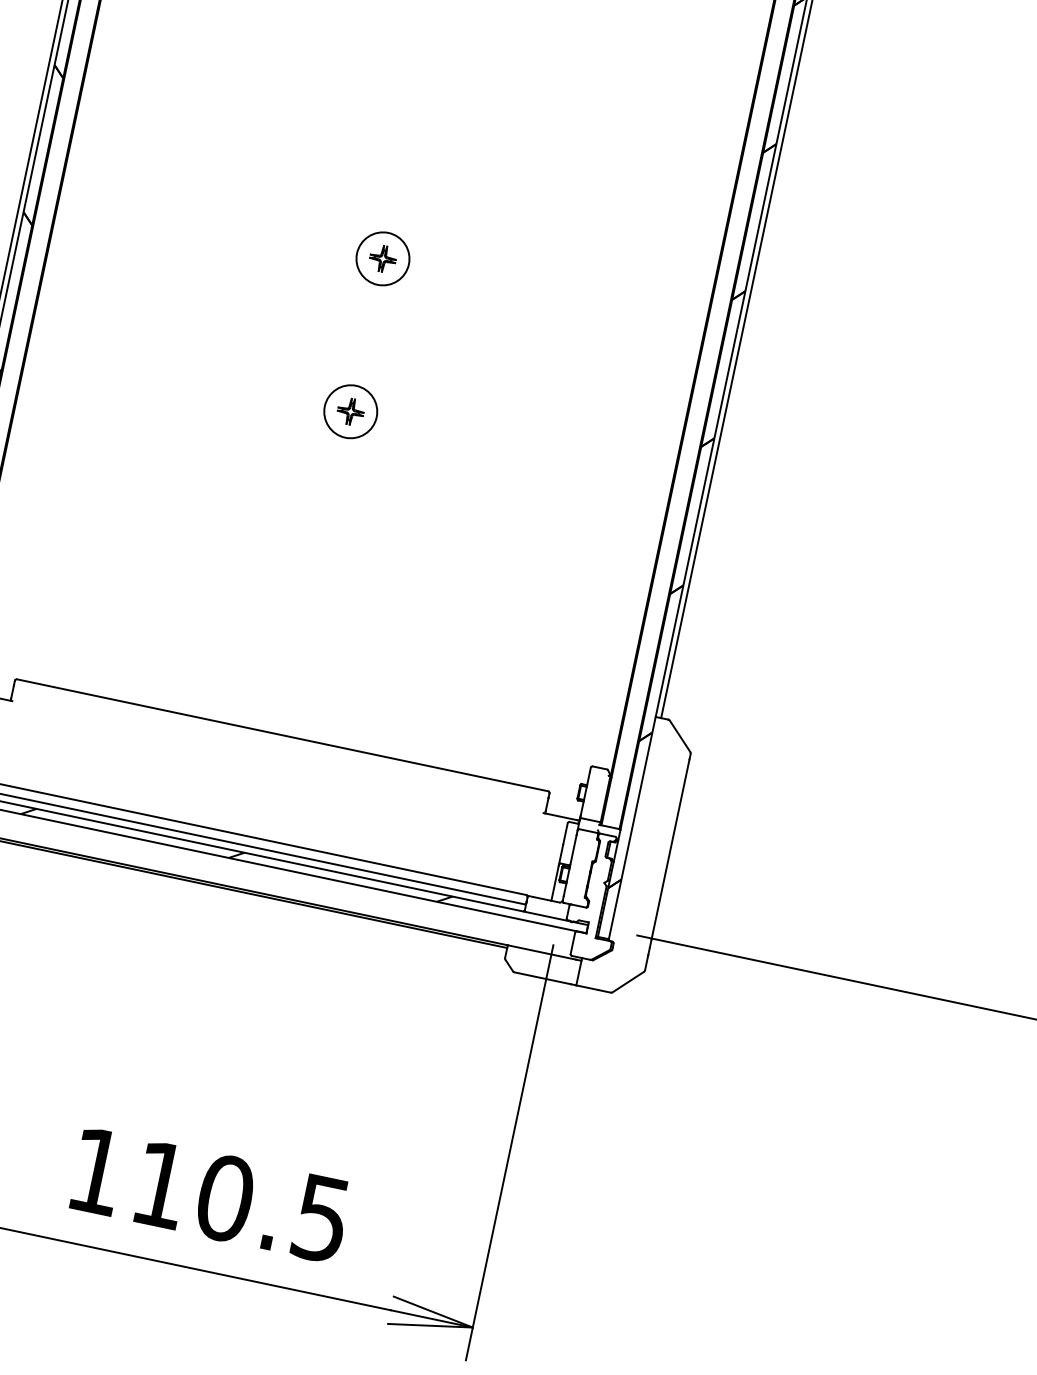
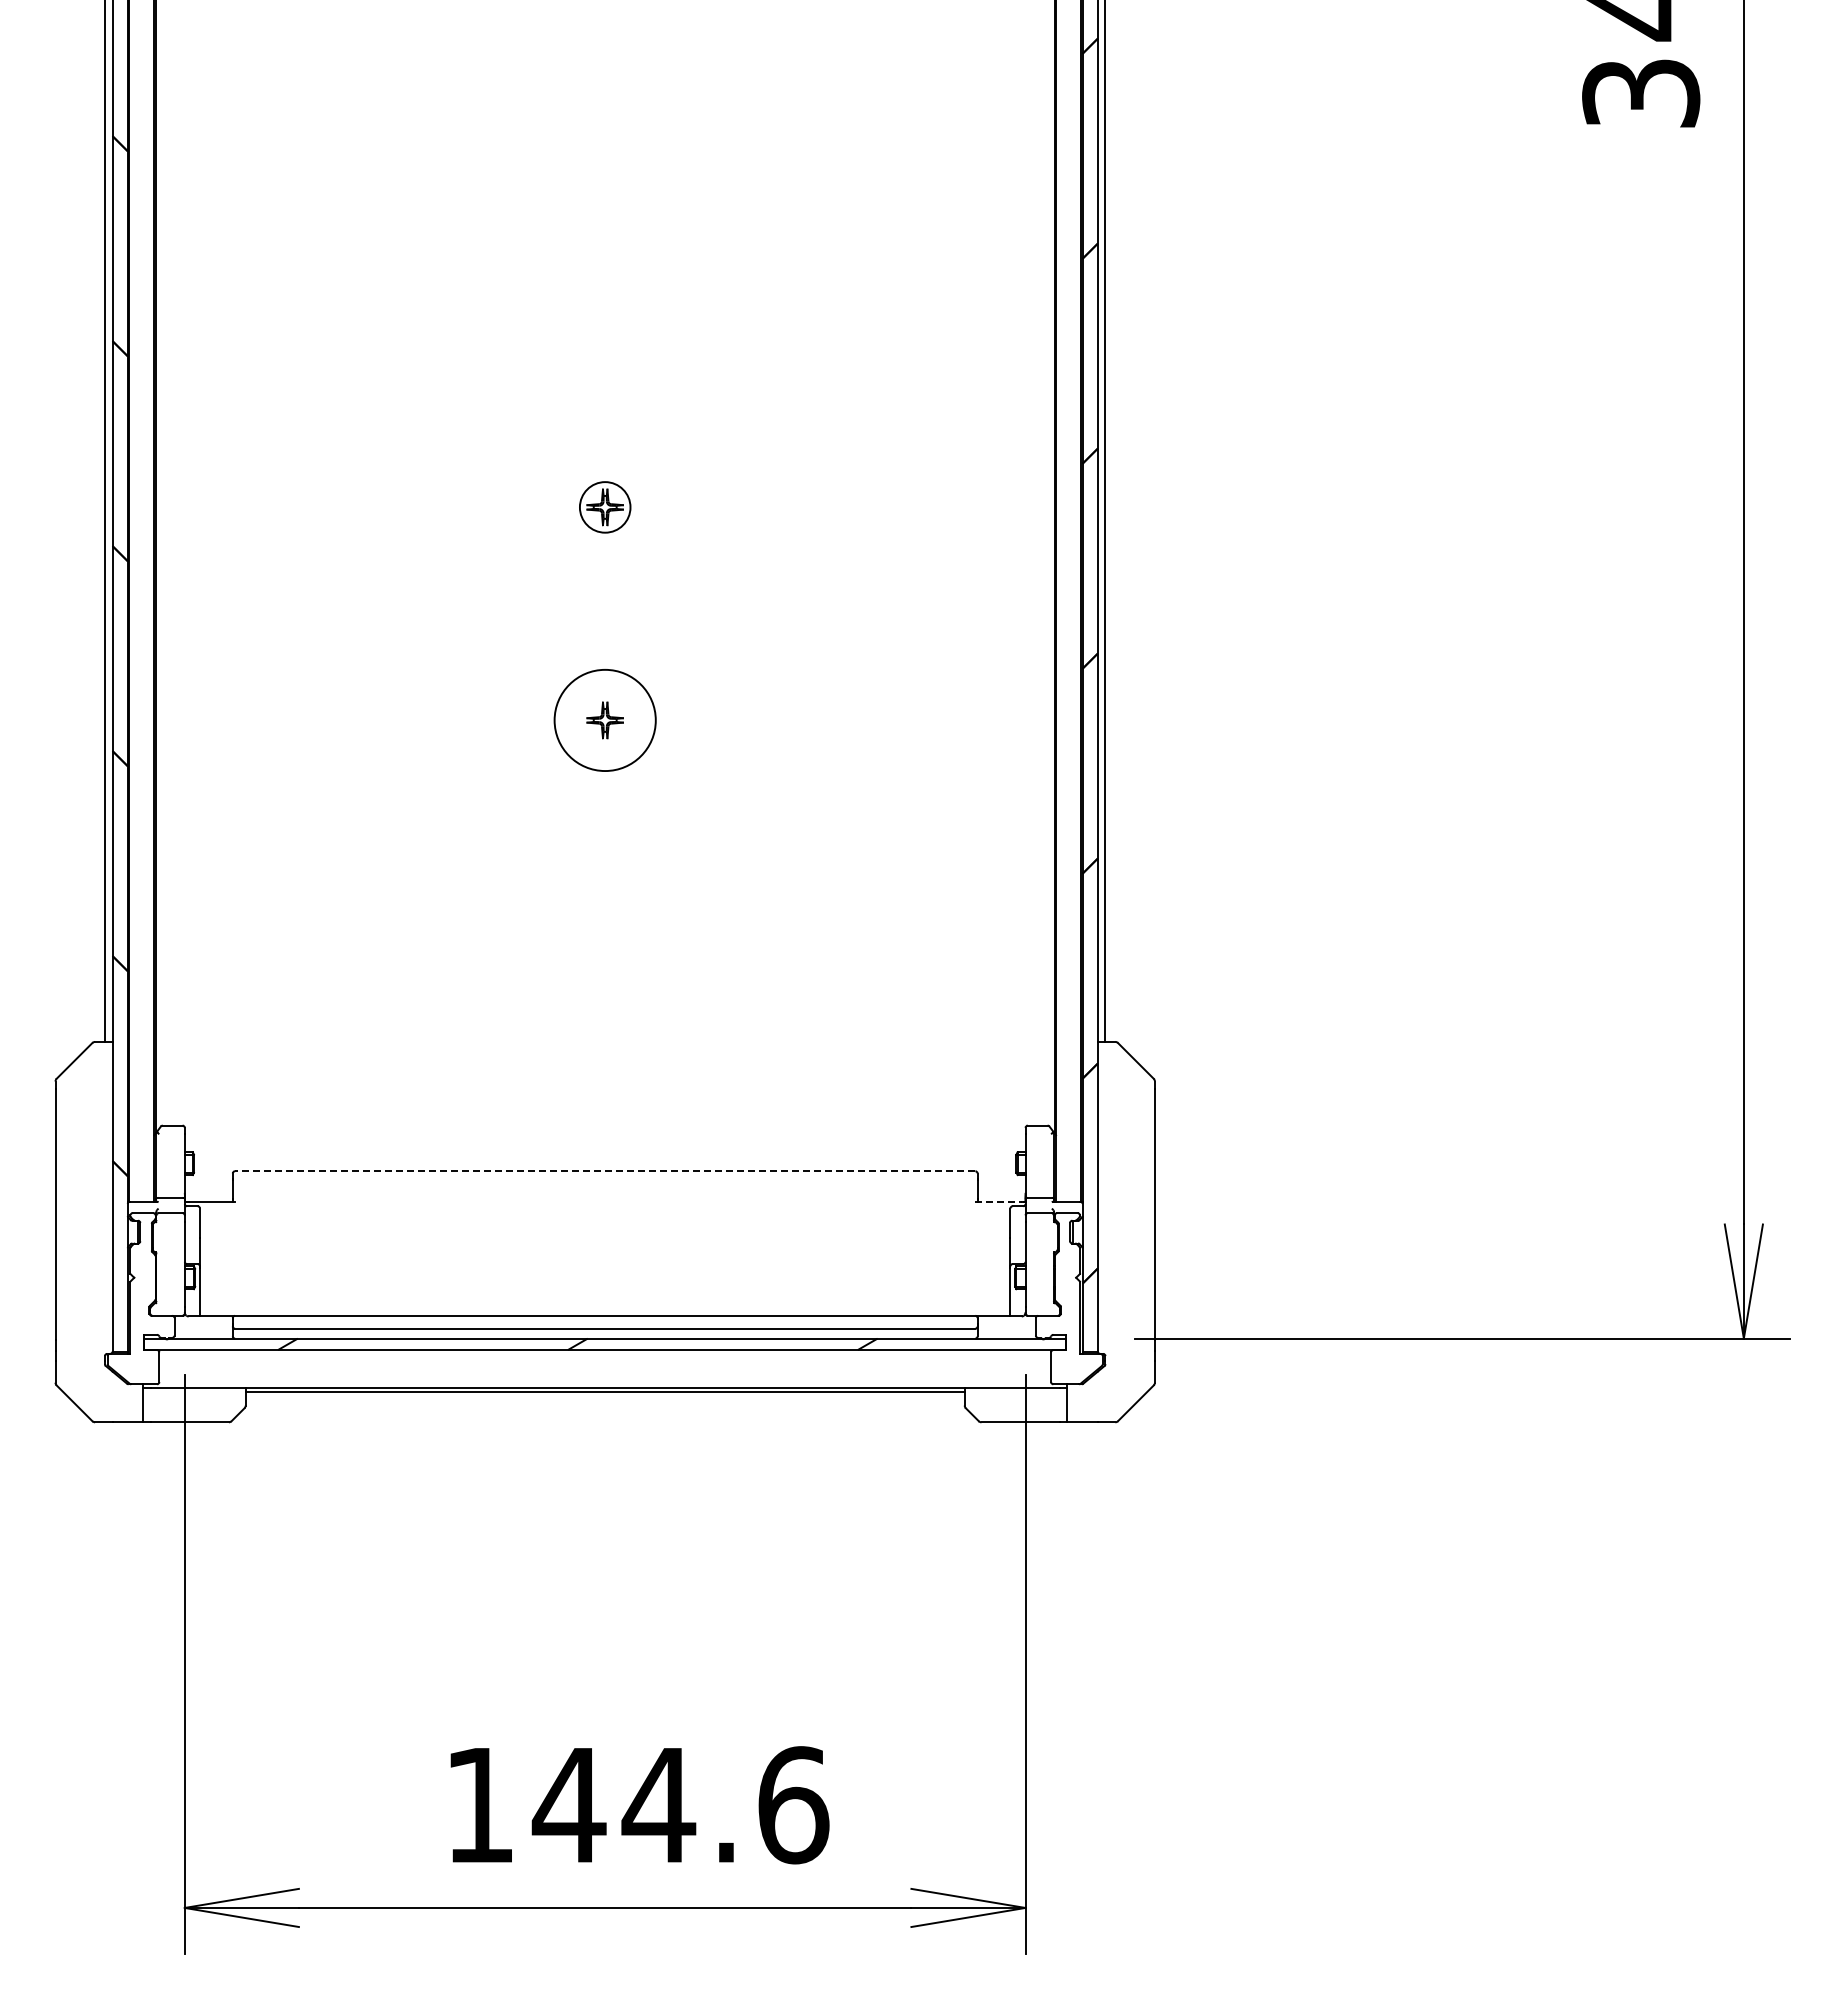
circle: (383, 259) -> (605, 507), size x0.7
circle: (350, 411) -> (605, 720), size x1.4
line: (282, 735) -> (604, 1171), solid -> dashed
line: (560, 816) -> (999, 1201), solid -> dashed
text: (240, 1201) -> (680, 1805), 110.5 -> 144.6

